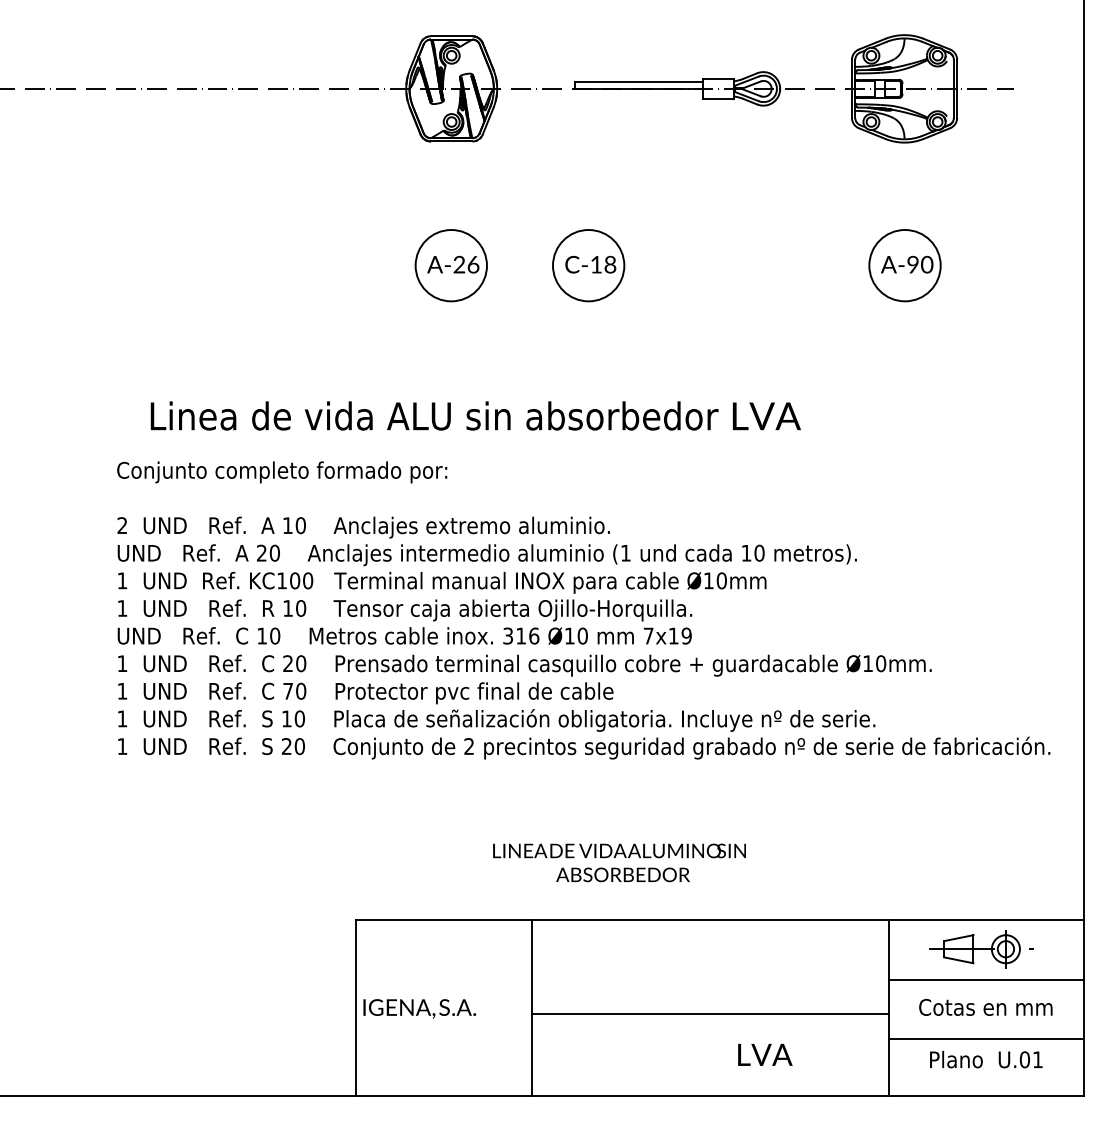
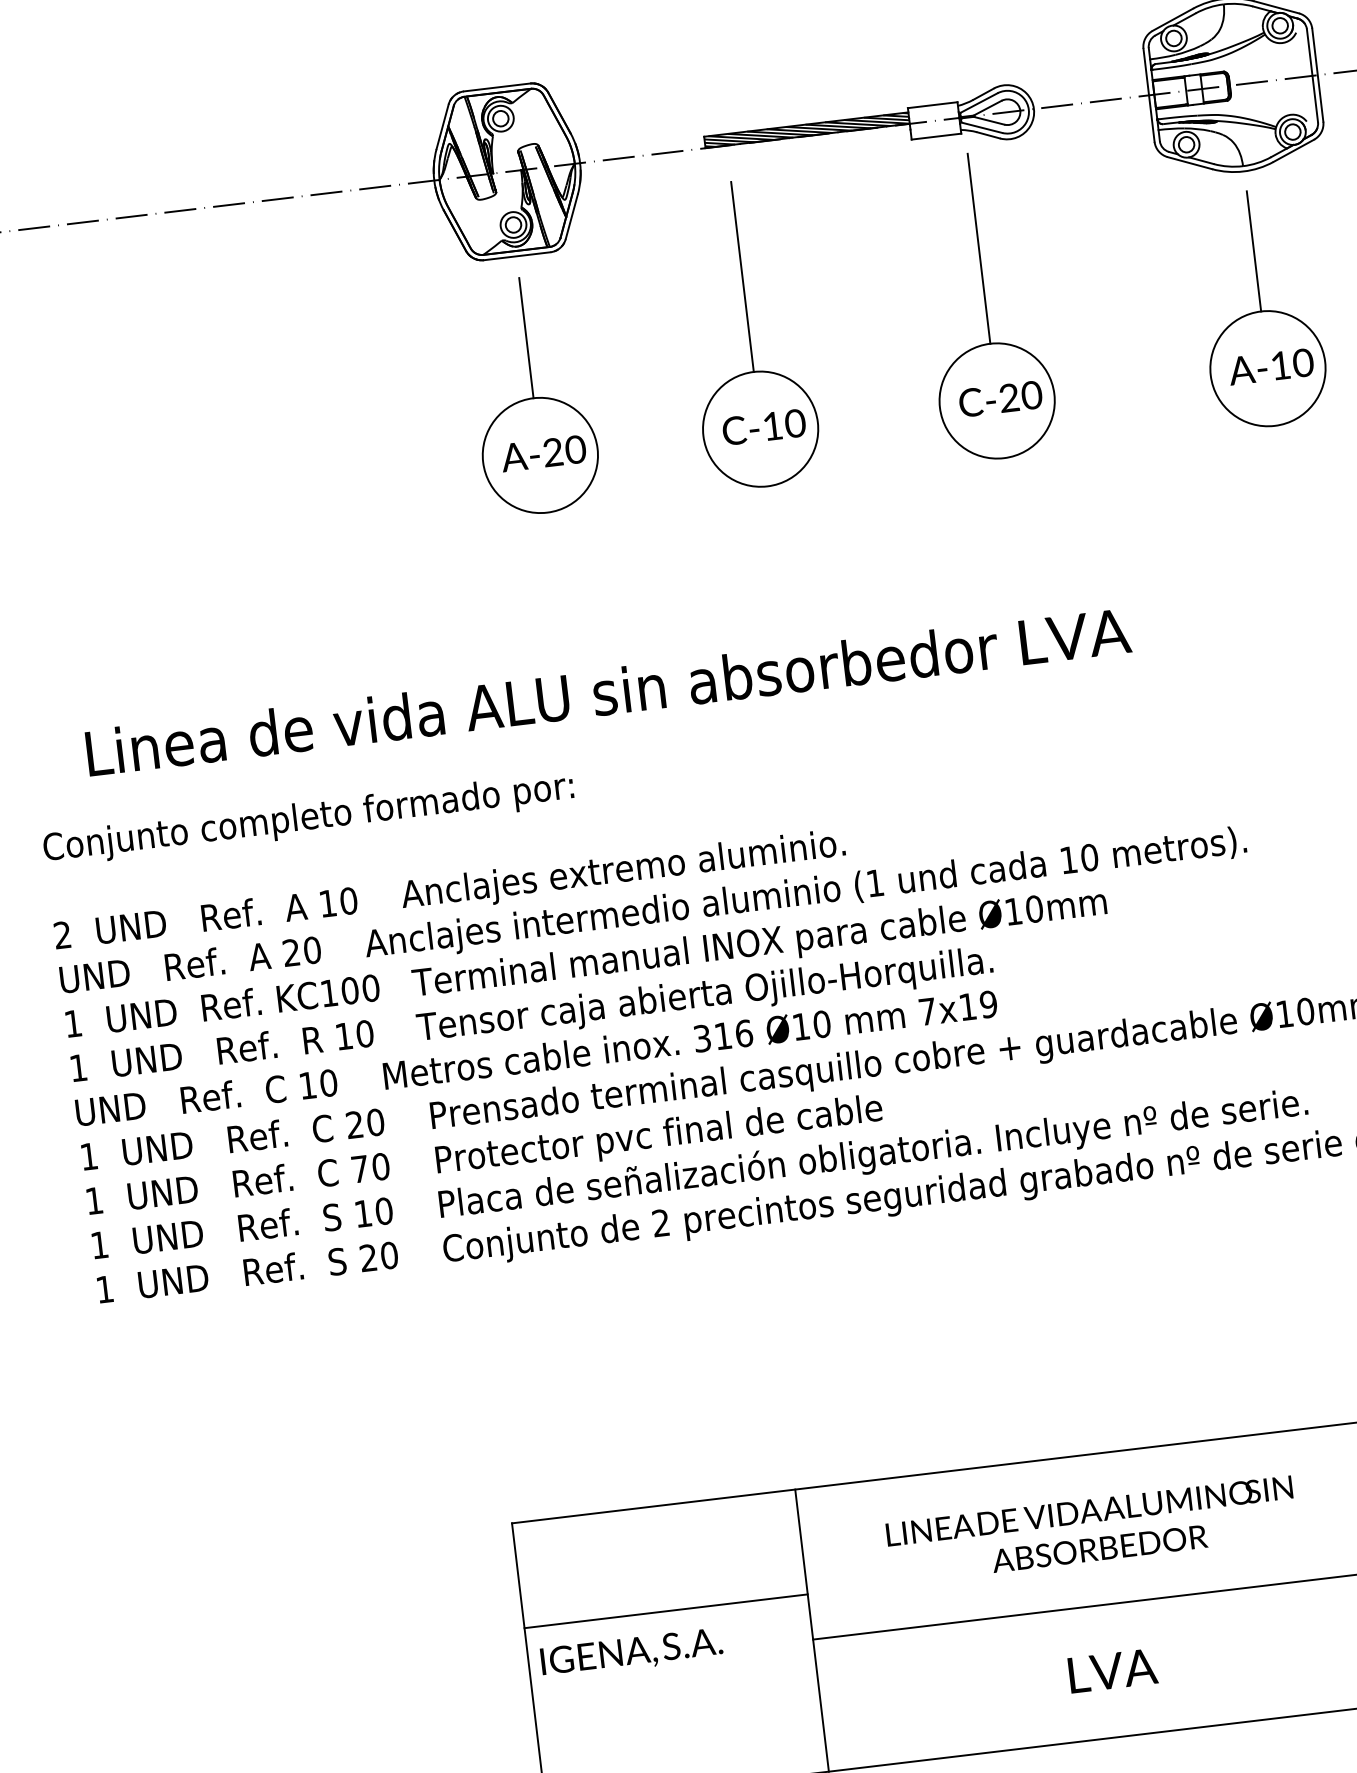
hatch: (638, 84) -> (805, 129), added
line: (588, 170) -> (742, 276), added
line: (451, 192) -> (526, 338), added
line: (905, 192) -> (1254, 251), added
part: (735, 206) -> (984, 306), added
text: (473, 263) -> (575, 447), A-26 -> A-20
text: (912, 264) -> (1279, 365), A-90 -> A-10
text: (610, 265) -> (795, 424), C-18 -> C-10
text: (619, 862) -> (1091, 1529), moved
line: (443, 985) -> (665, 1611), added
text: (765, 1054) -> (1113, 1670), moved

